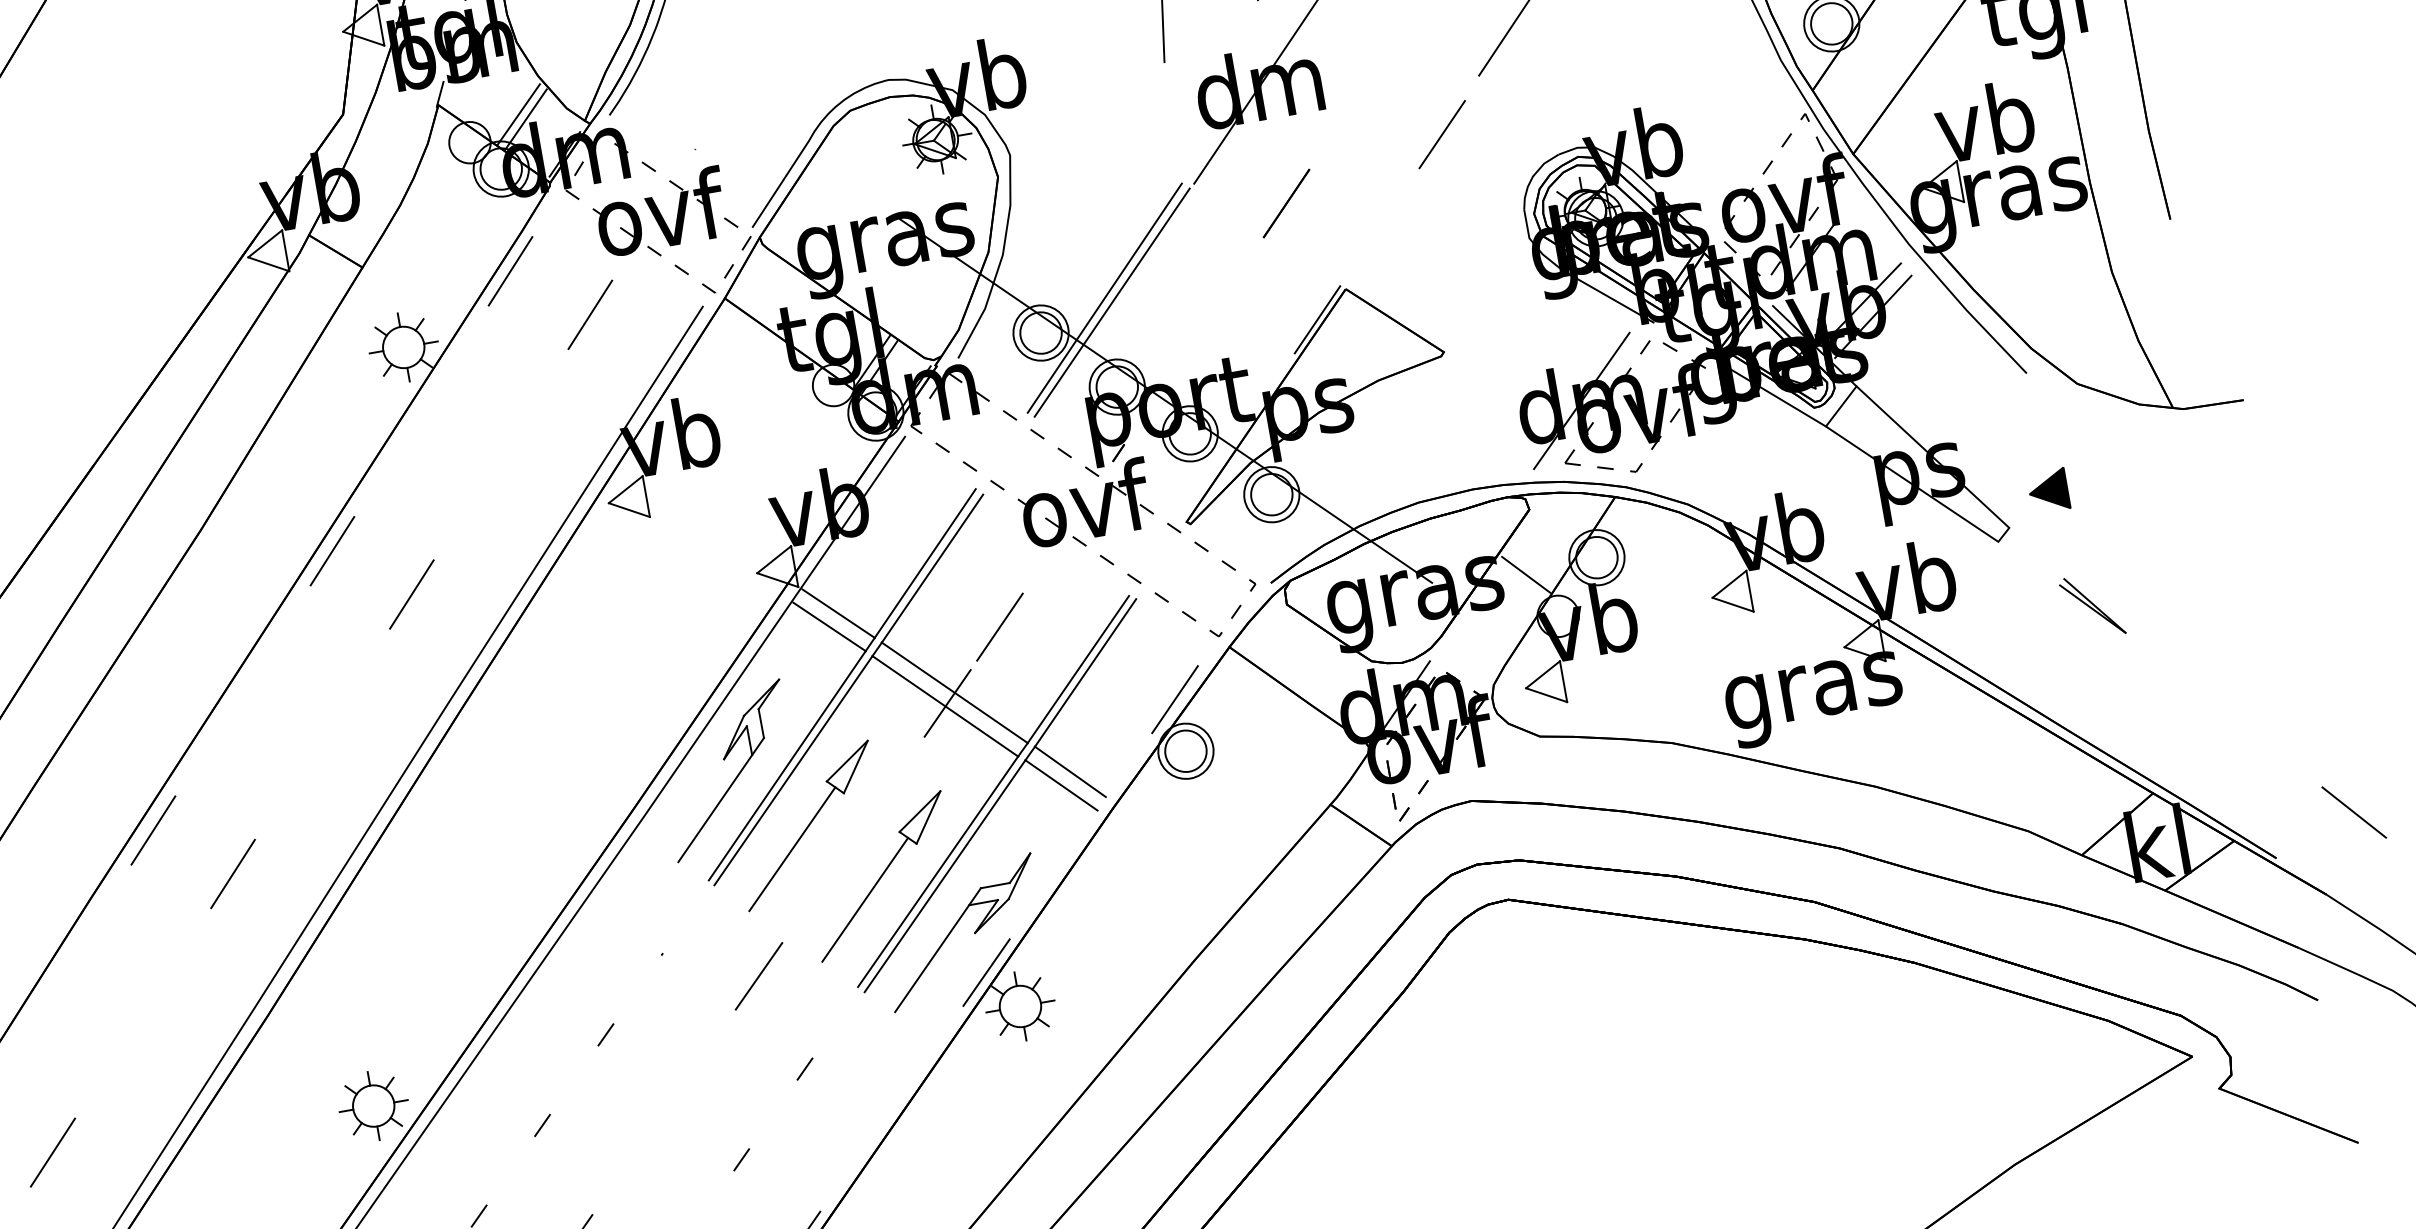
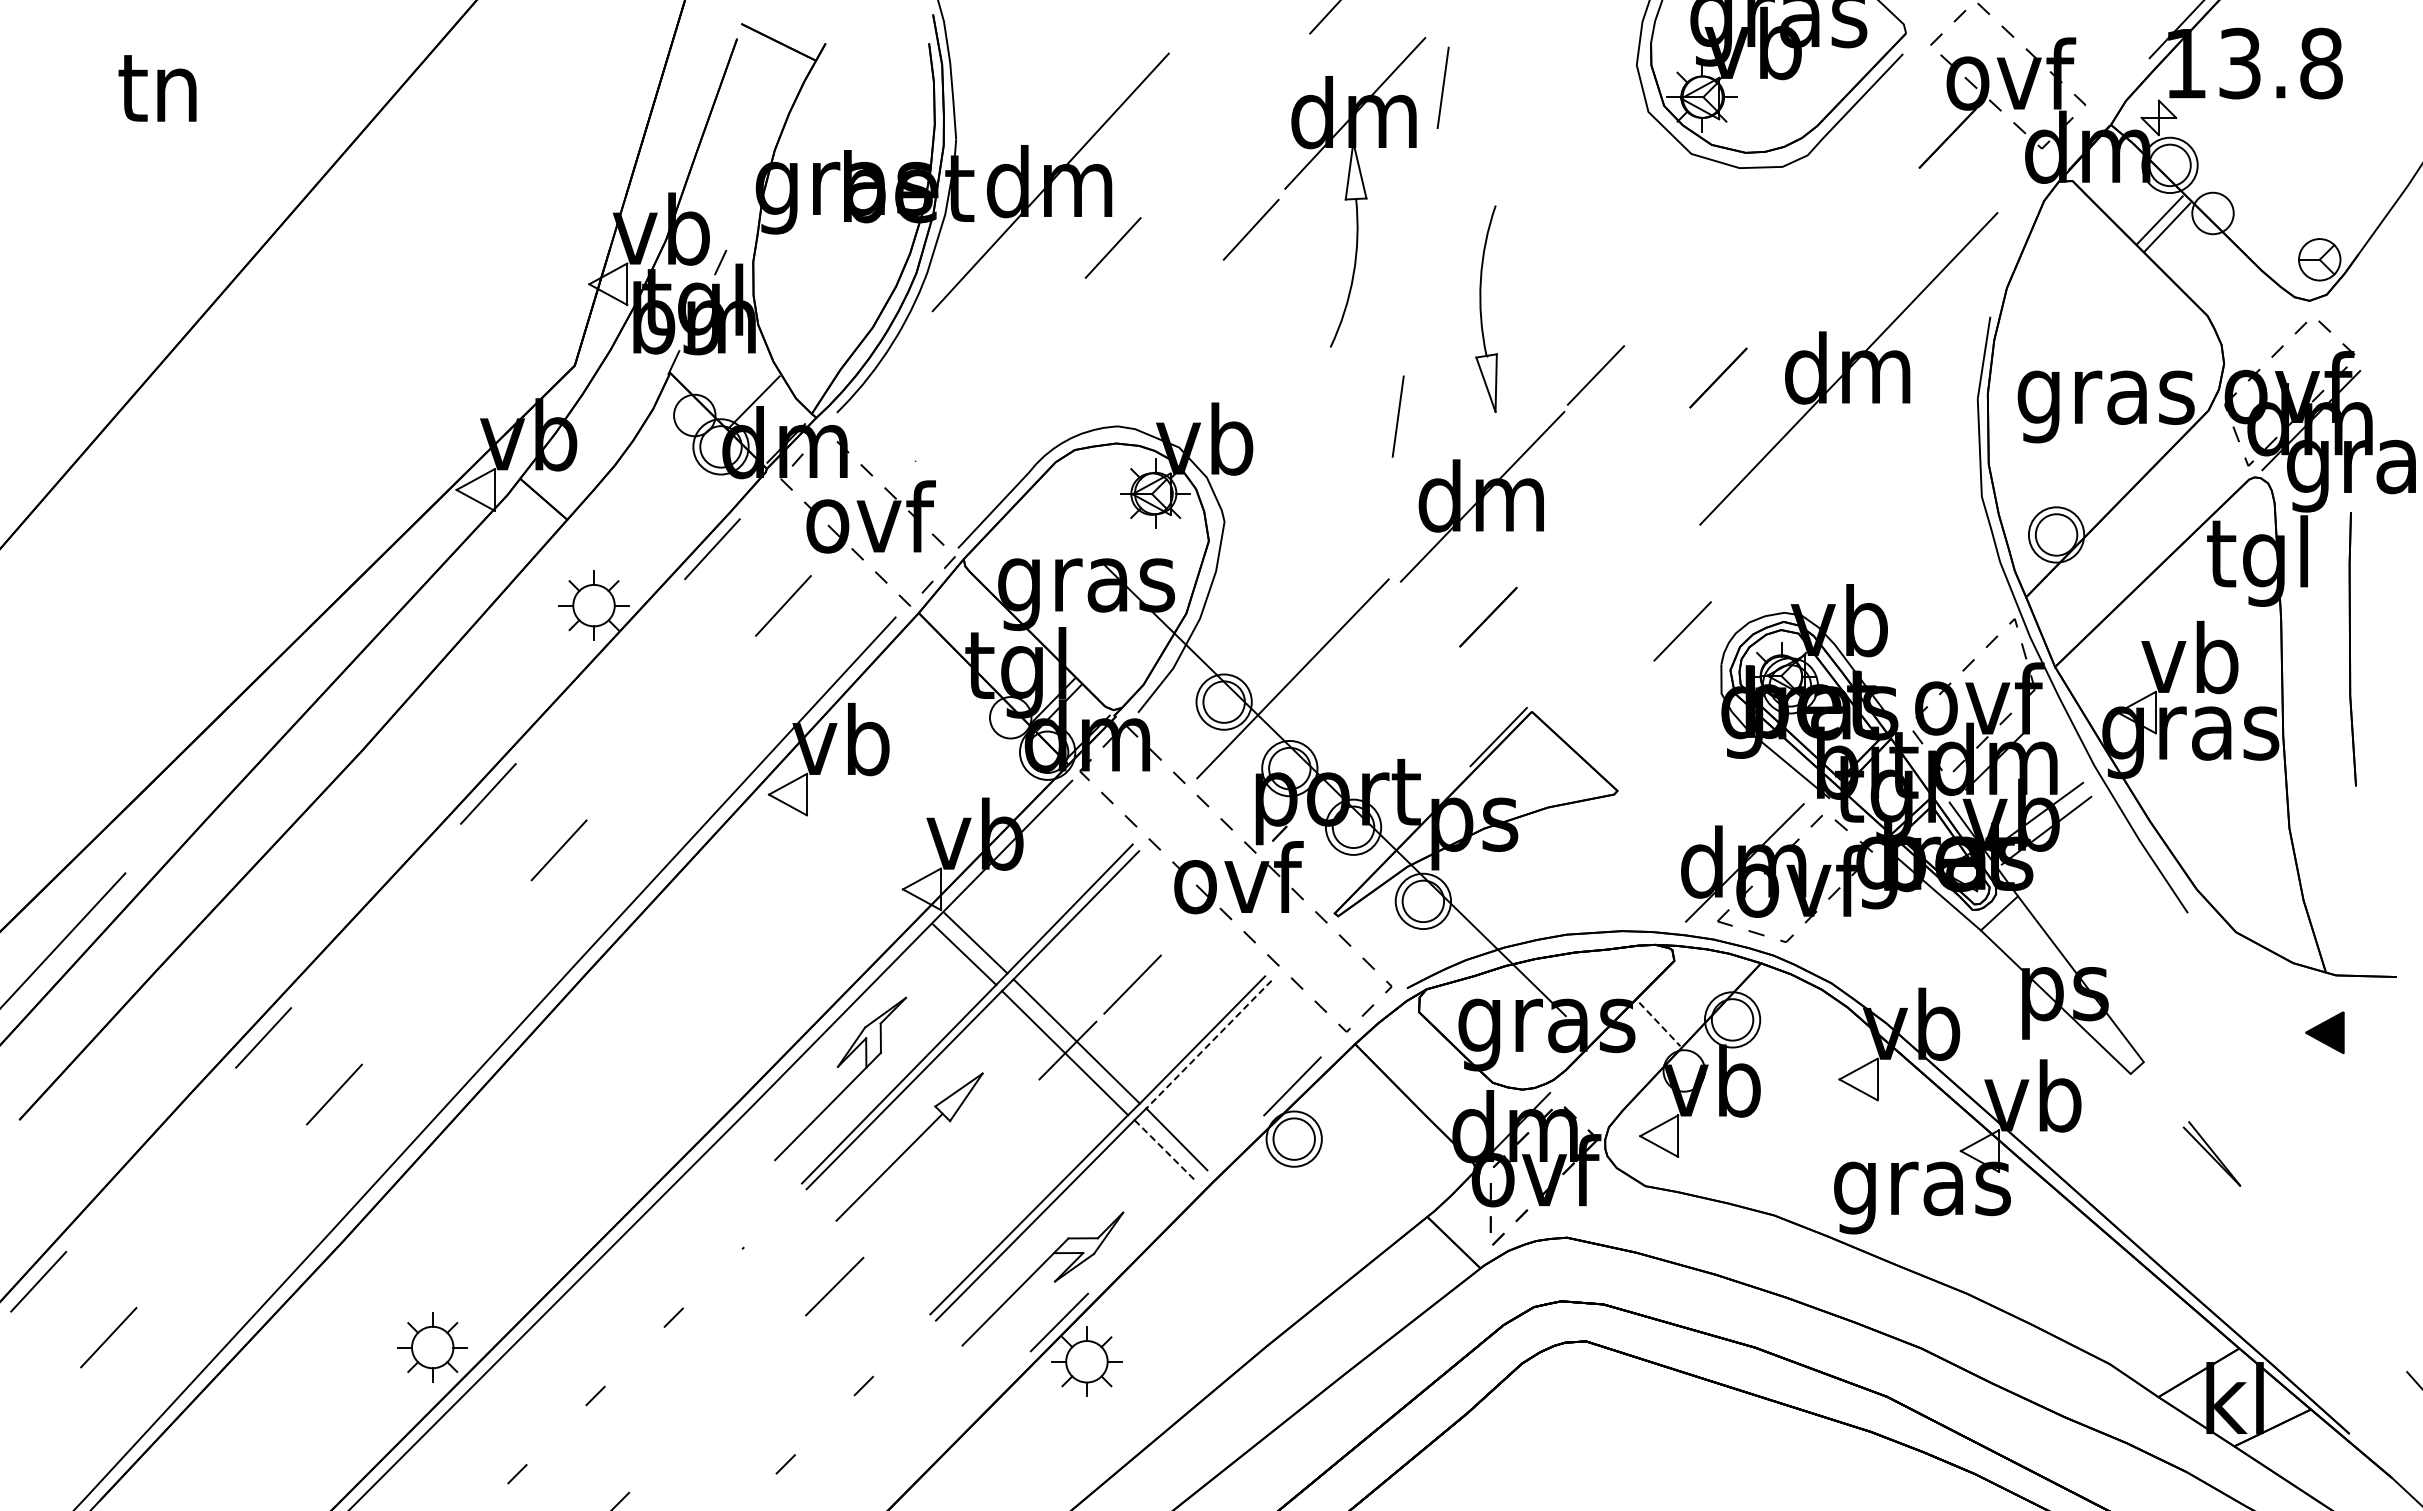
line: (518, 114) -> (747, 396), removed
line: (1442, 134) -> (1682, 631), moved
line: (1112, 302) -> (1299, 684), removed
part: (2048, 490) -> (2324, 1032), moved
line: (1525, 574) -> (1659, 1024), solid -> dashed
line: (1085, 672) -> (1208, 1044), solid -> dashed
line: (1061, 785) -> (1165, 1151), solid -> dashed
part: (881, 876) -> (972, 1209), removed

